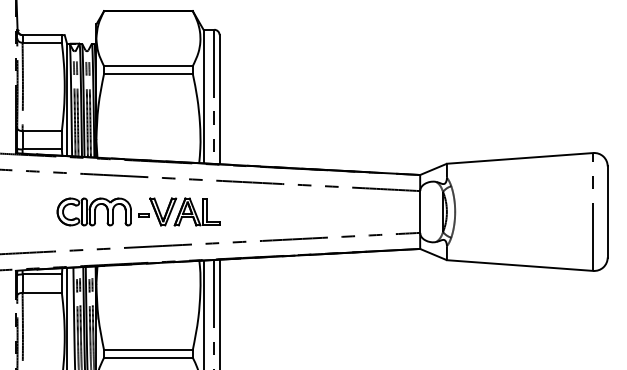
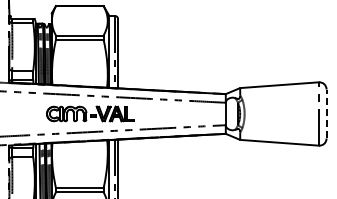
part: (138, 211) -> (90, 113), moved
line: (607, 211) -> (326, 113), solid -> dashed

